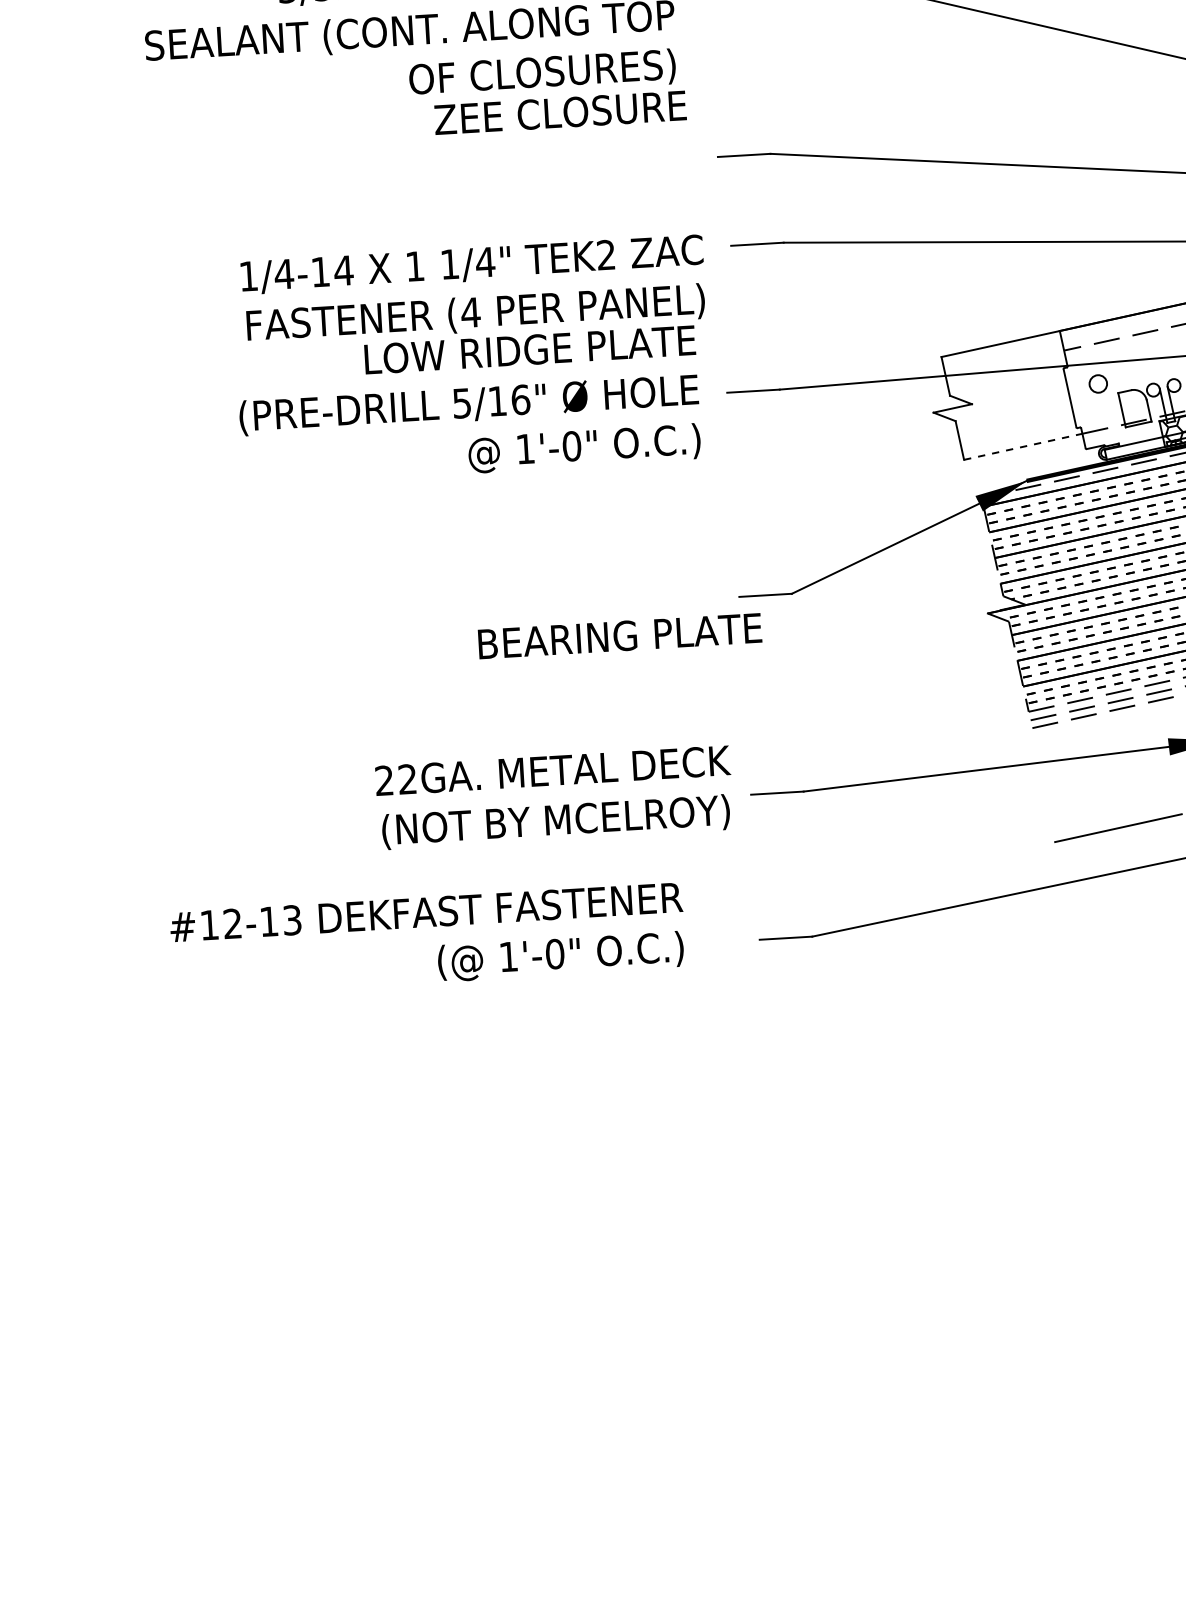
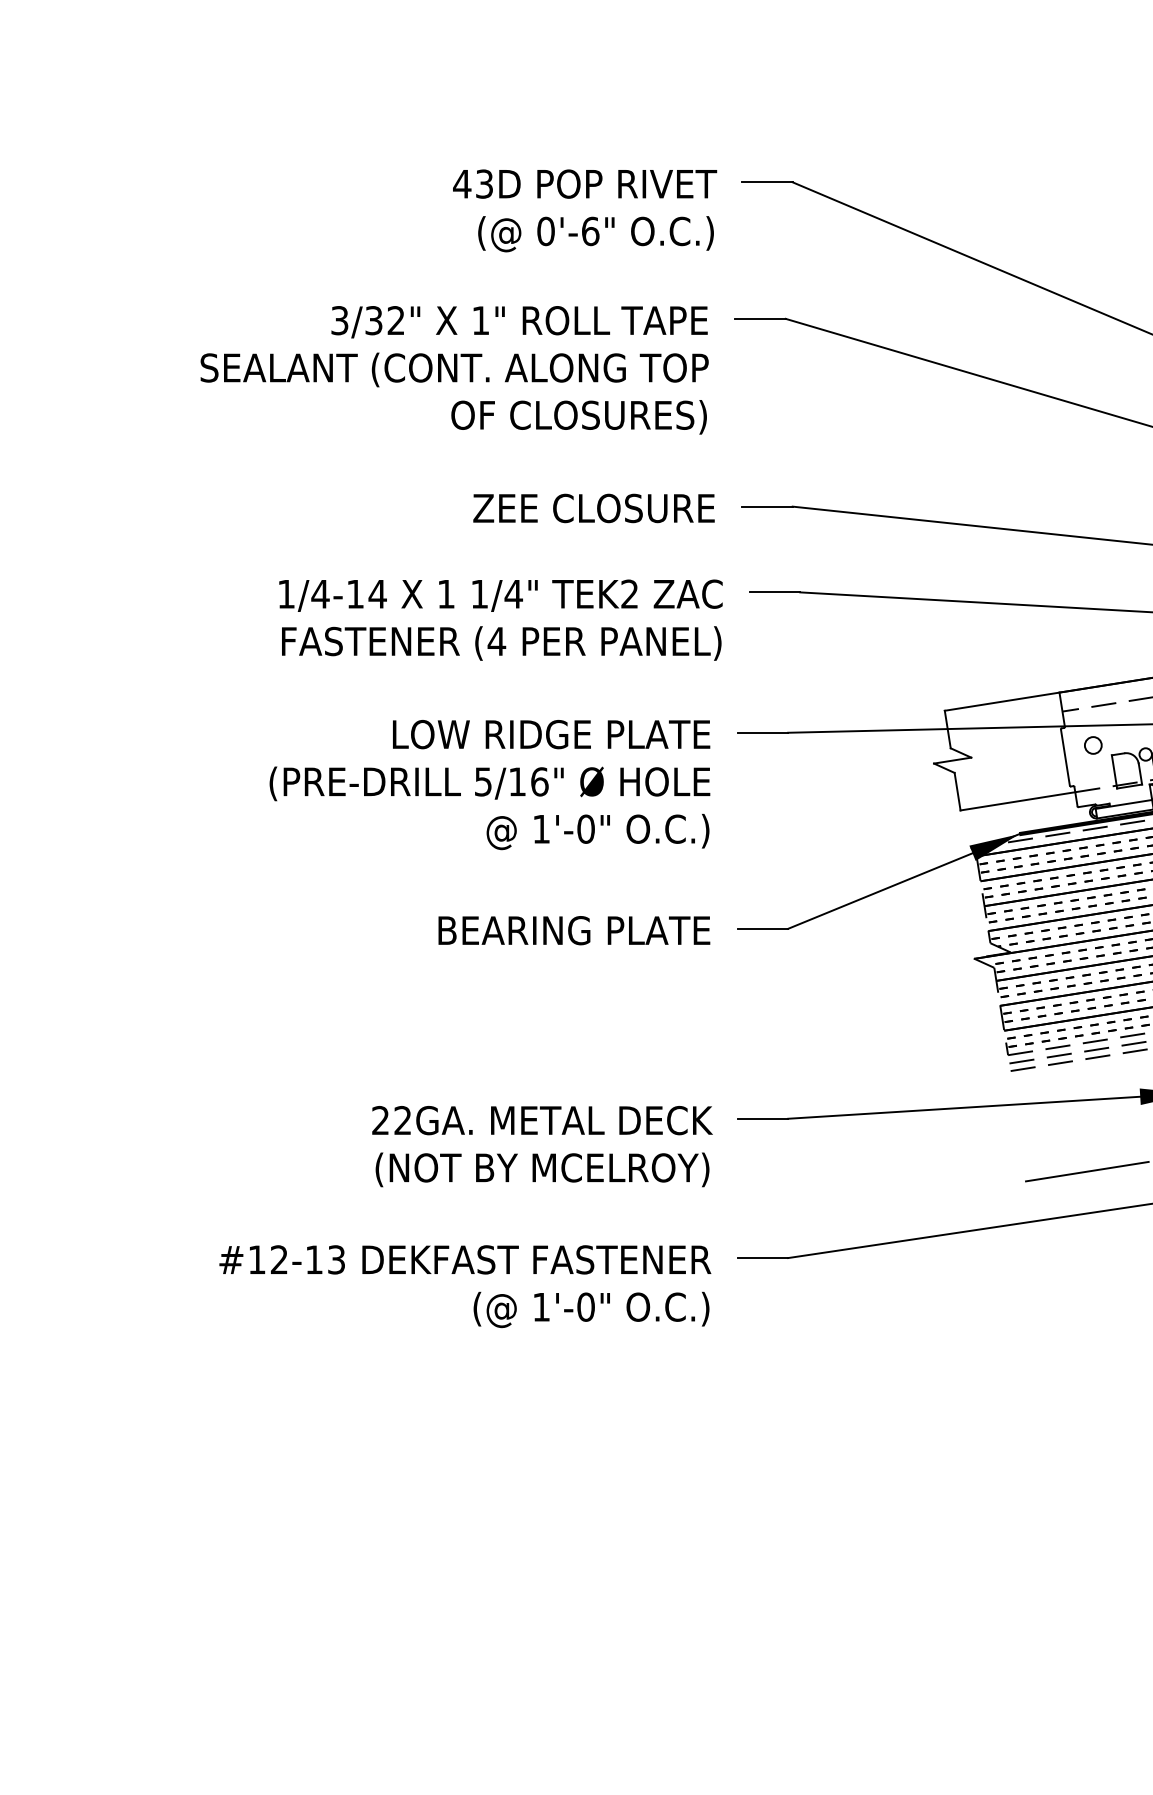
text: (559, 112) -> (593, 508), moved
text: (468, 406) -> (489, 785), moved
line: (1023, 446) -> (1018, 801), dashed -> solid
text: (620, 636) -> (574, 930), moved
text: (554, 797) -> (542, 1146), moved
text: (428, 940) -> (465, 1286), moved

